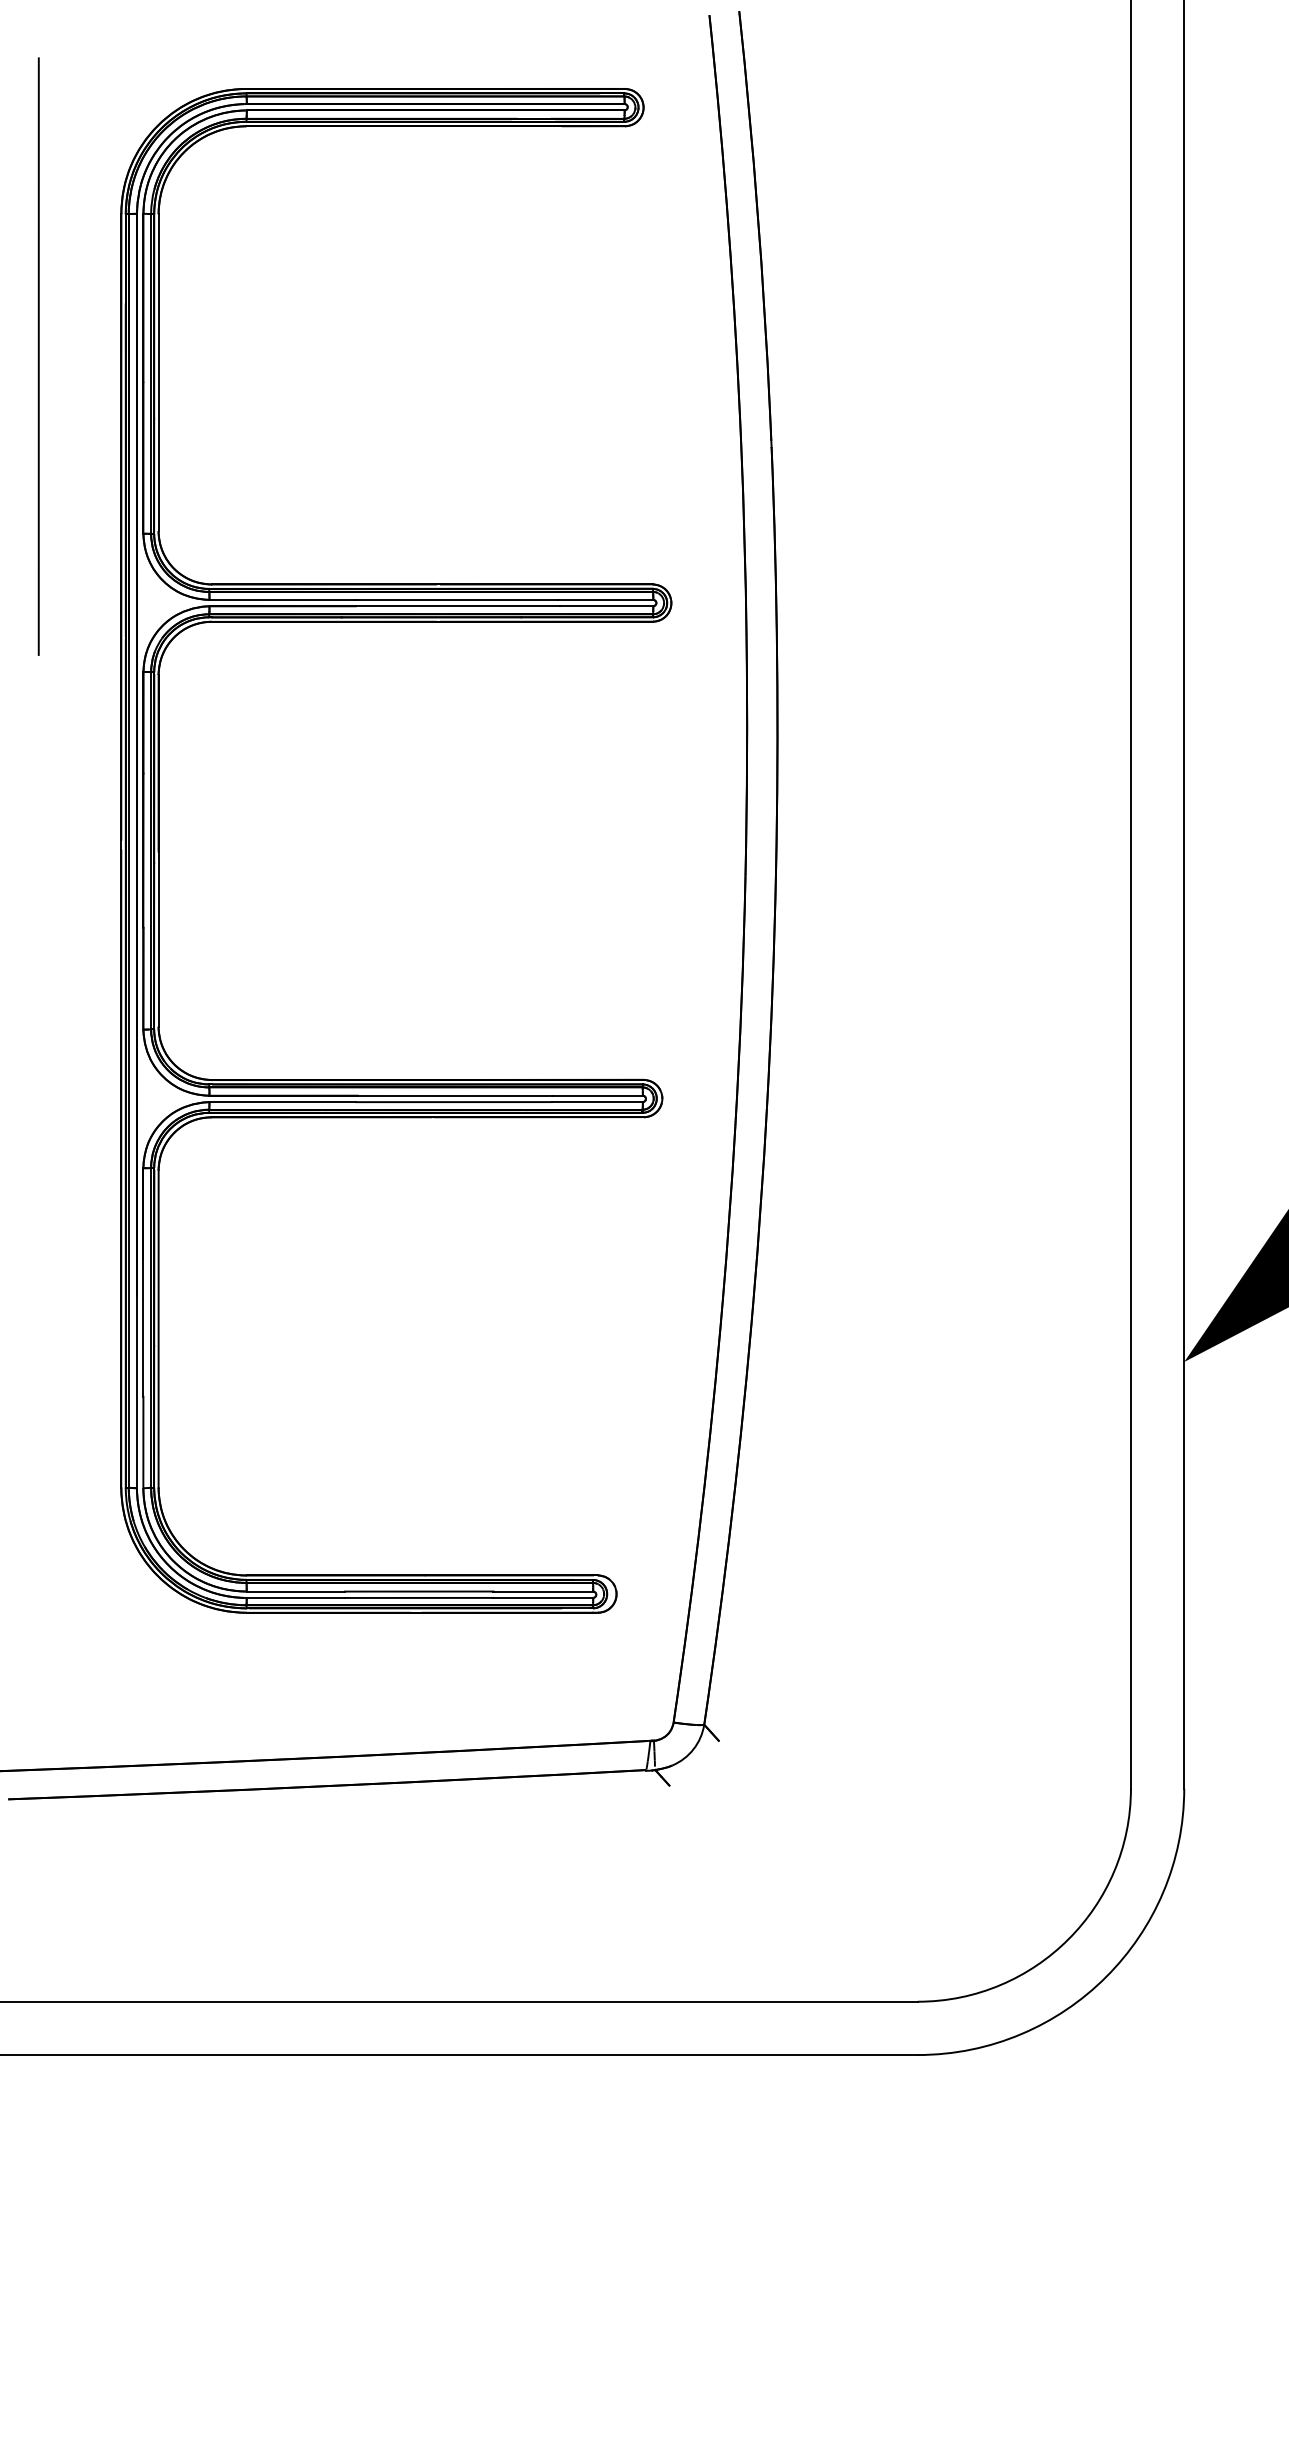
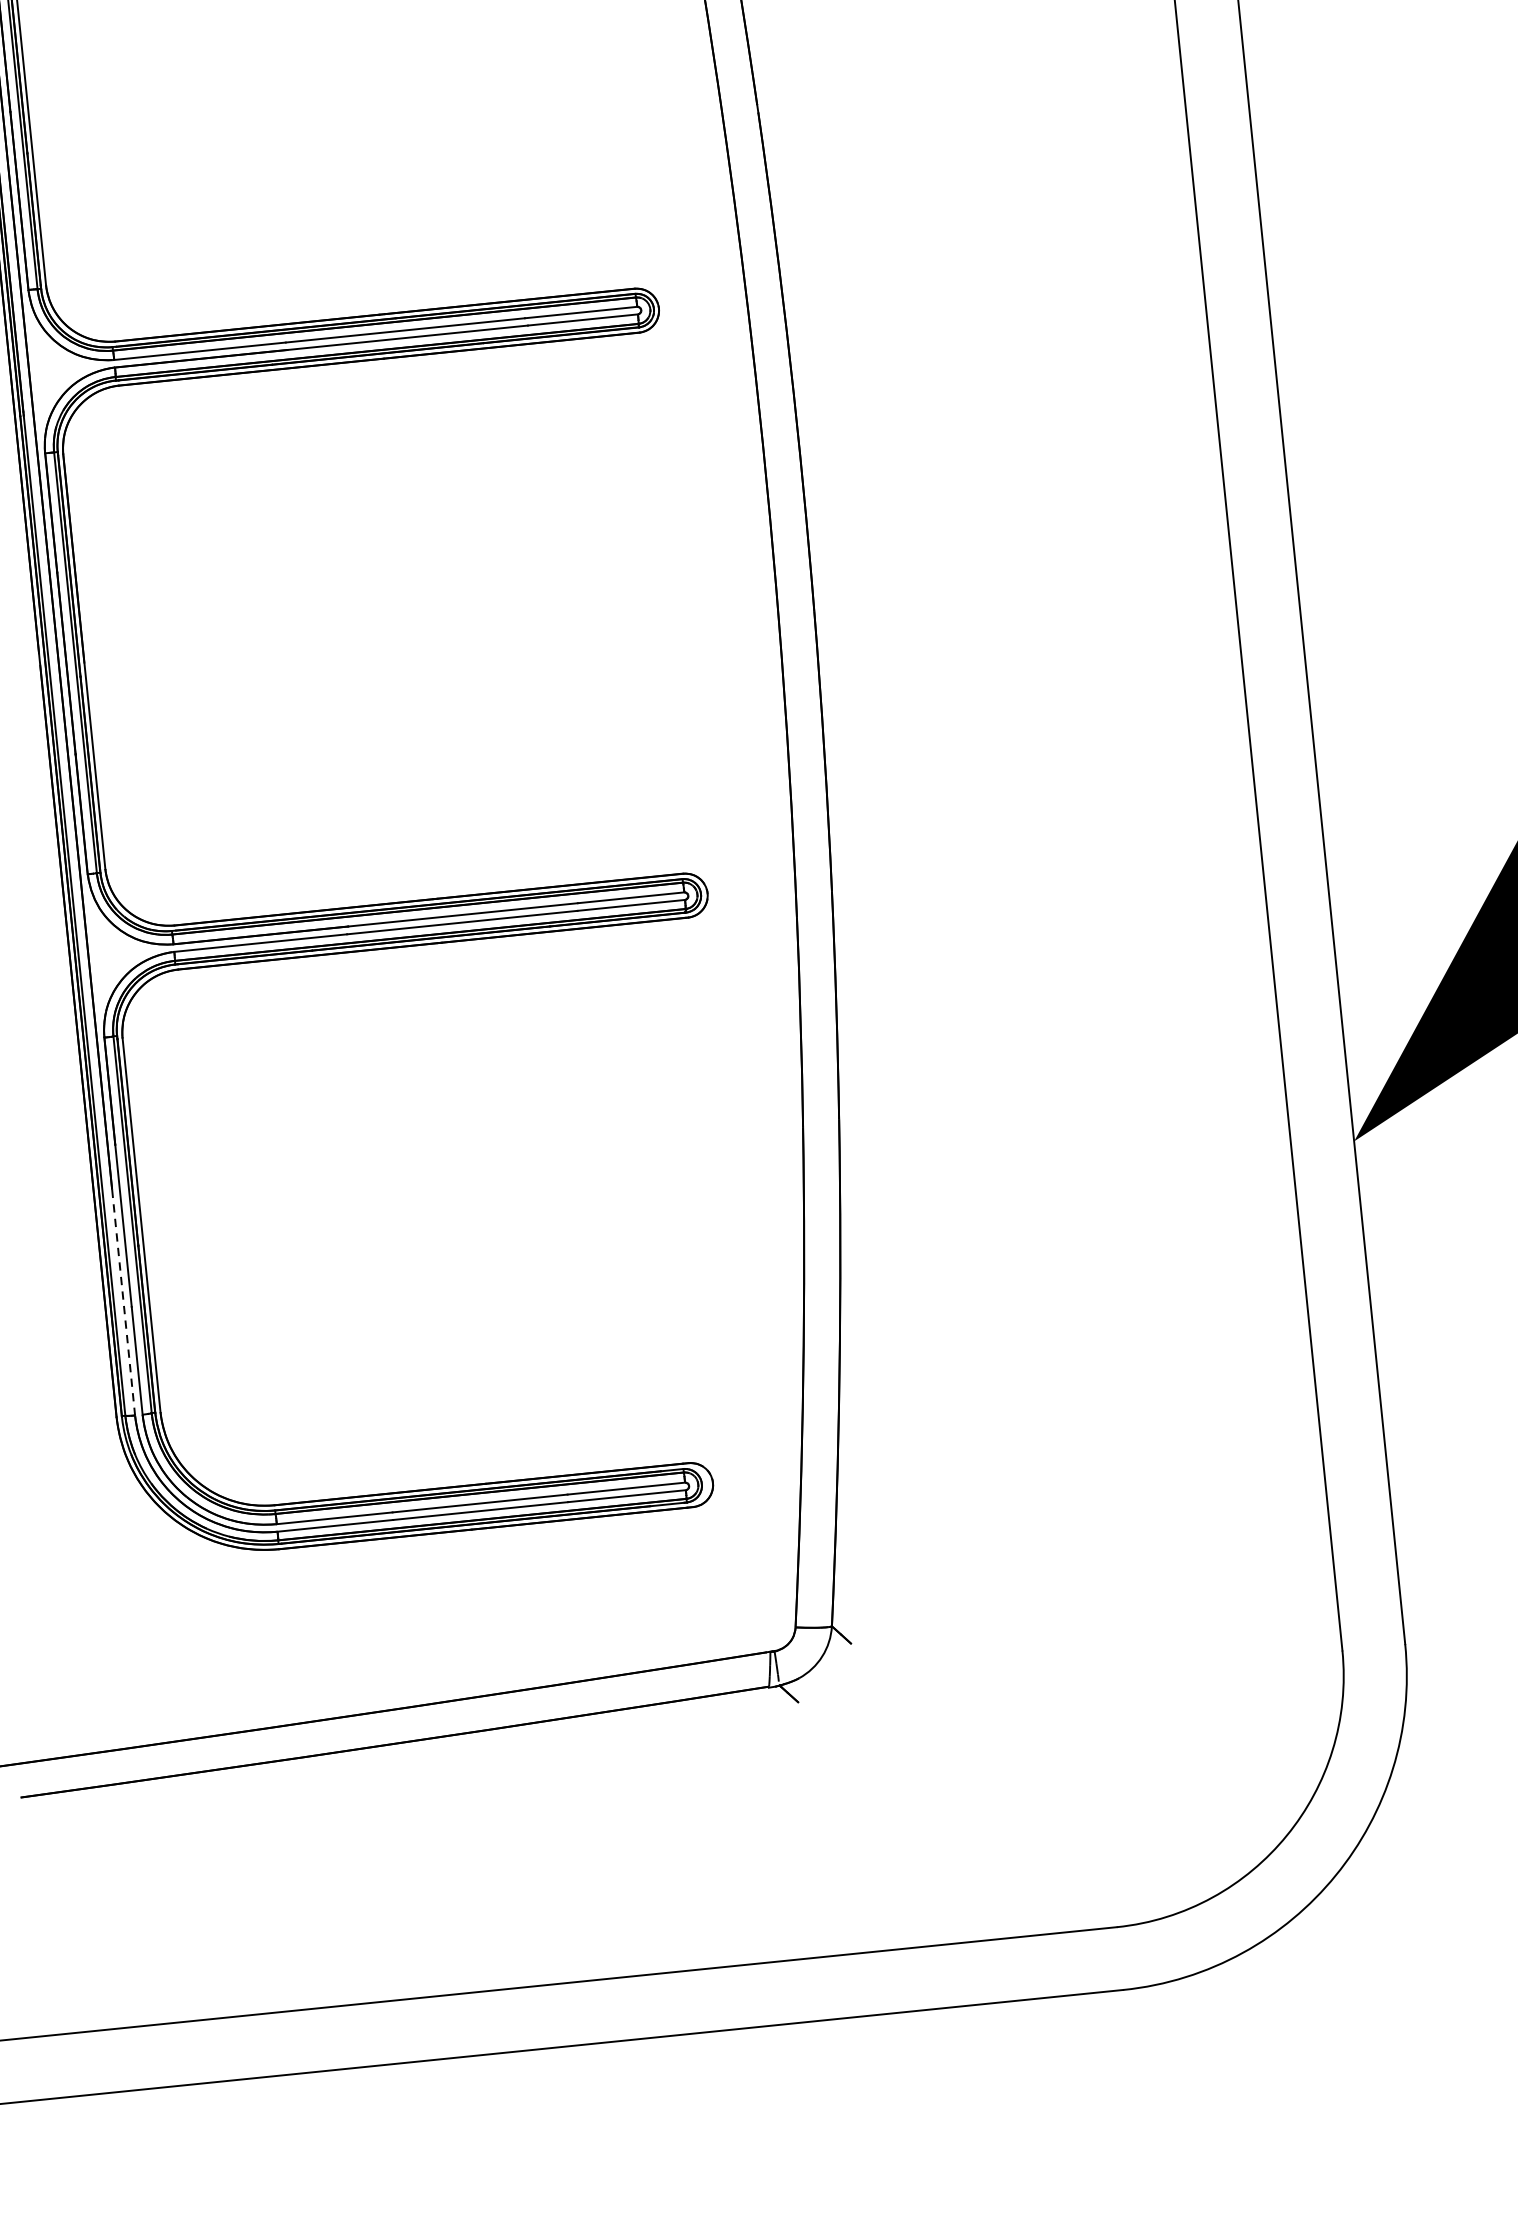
line: (136, 1392) -> (123, 1302), solid -> dashed

